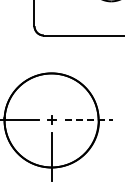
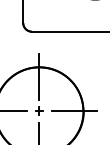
line: (51, 83) -> (39, 76), added
line: (89, 120) -> (74, 111), dashed -> solid

